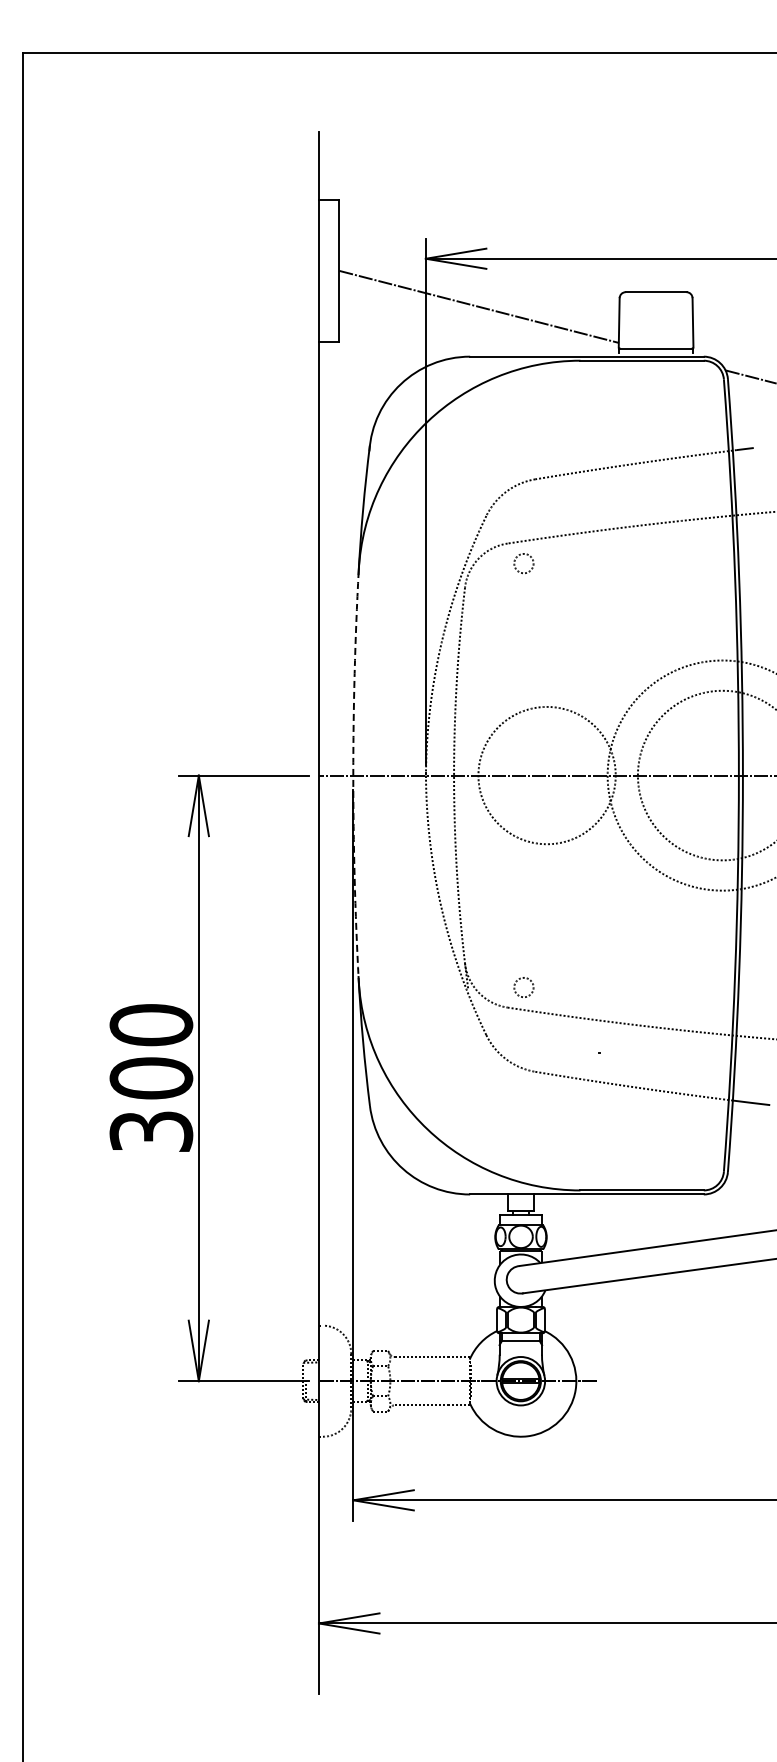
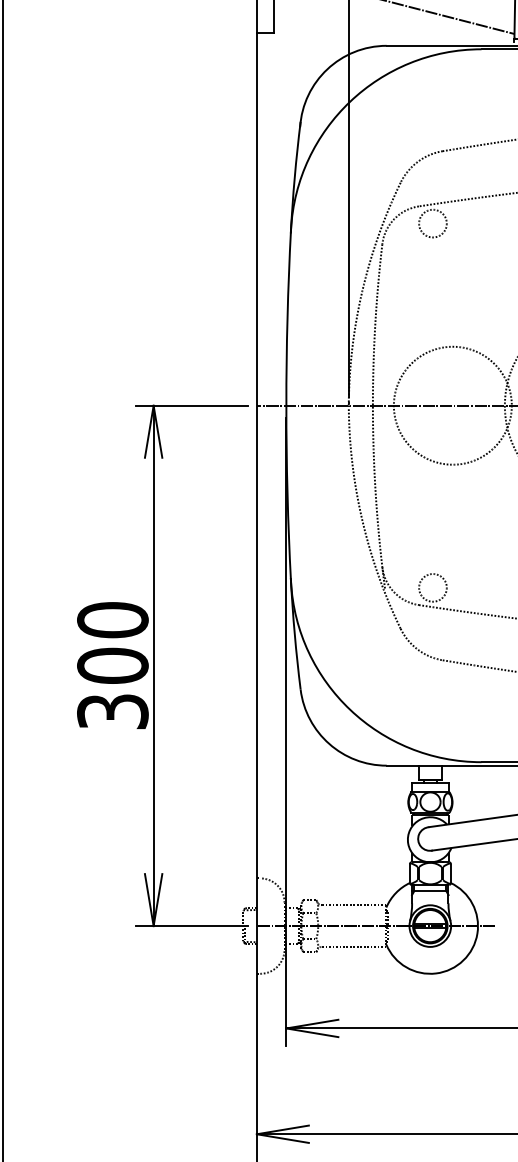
circle: (523, 563) -> (432, 223), size x1.67
arc: (353, 775) -> (286, 405), dashed -> solid
circle: (523, 987) -> (432, 587), size x1.67

